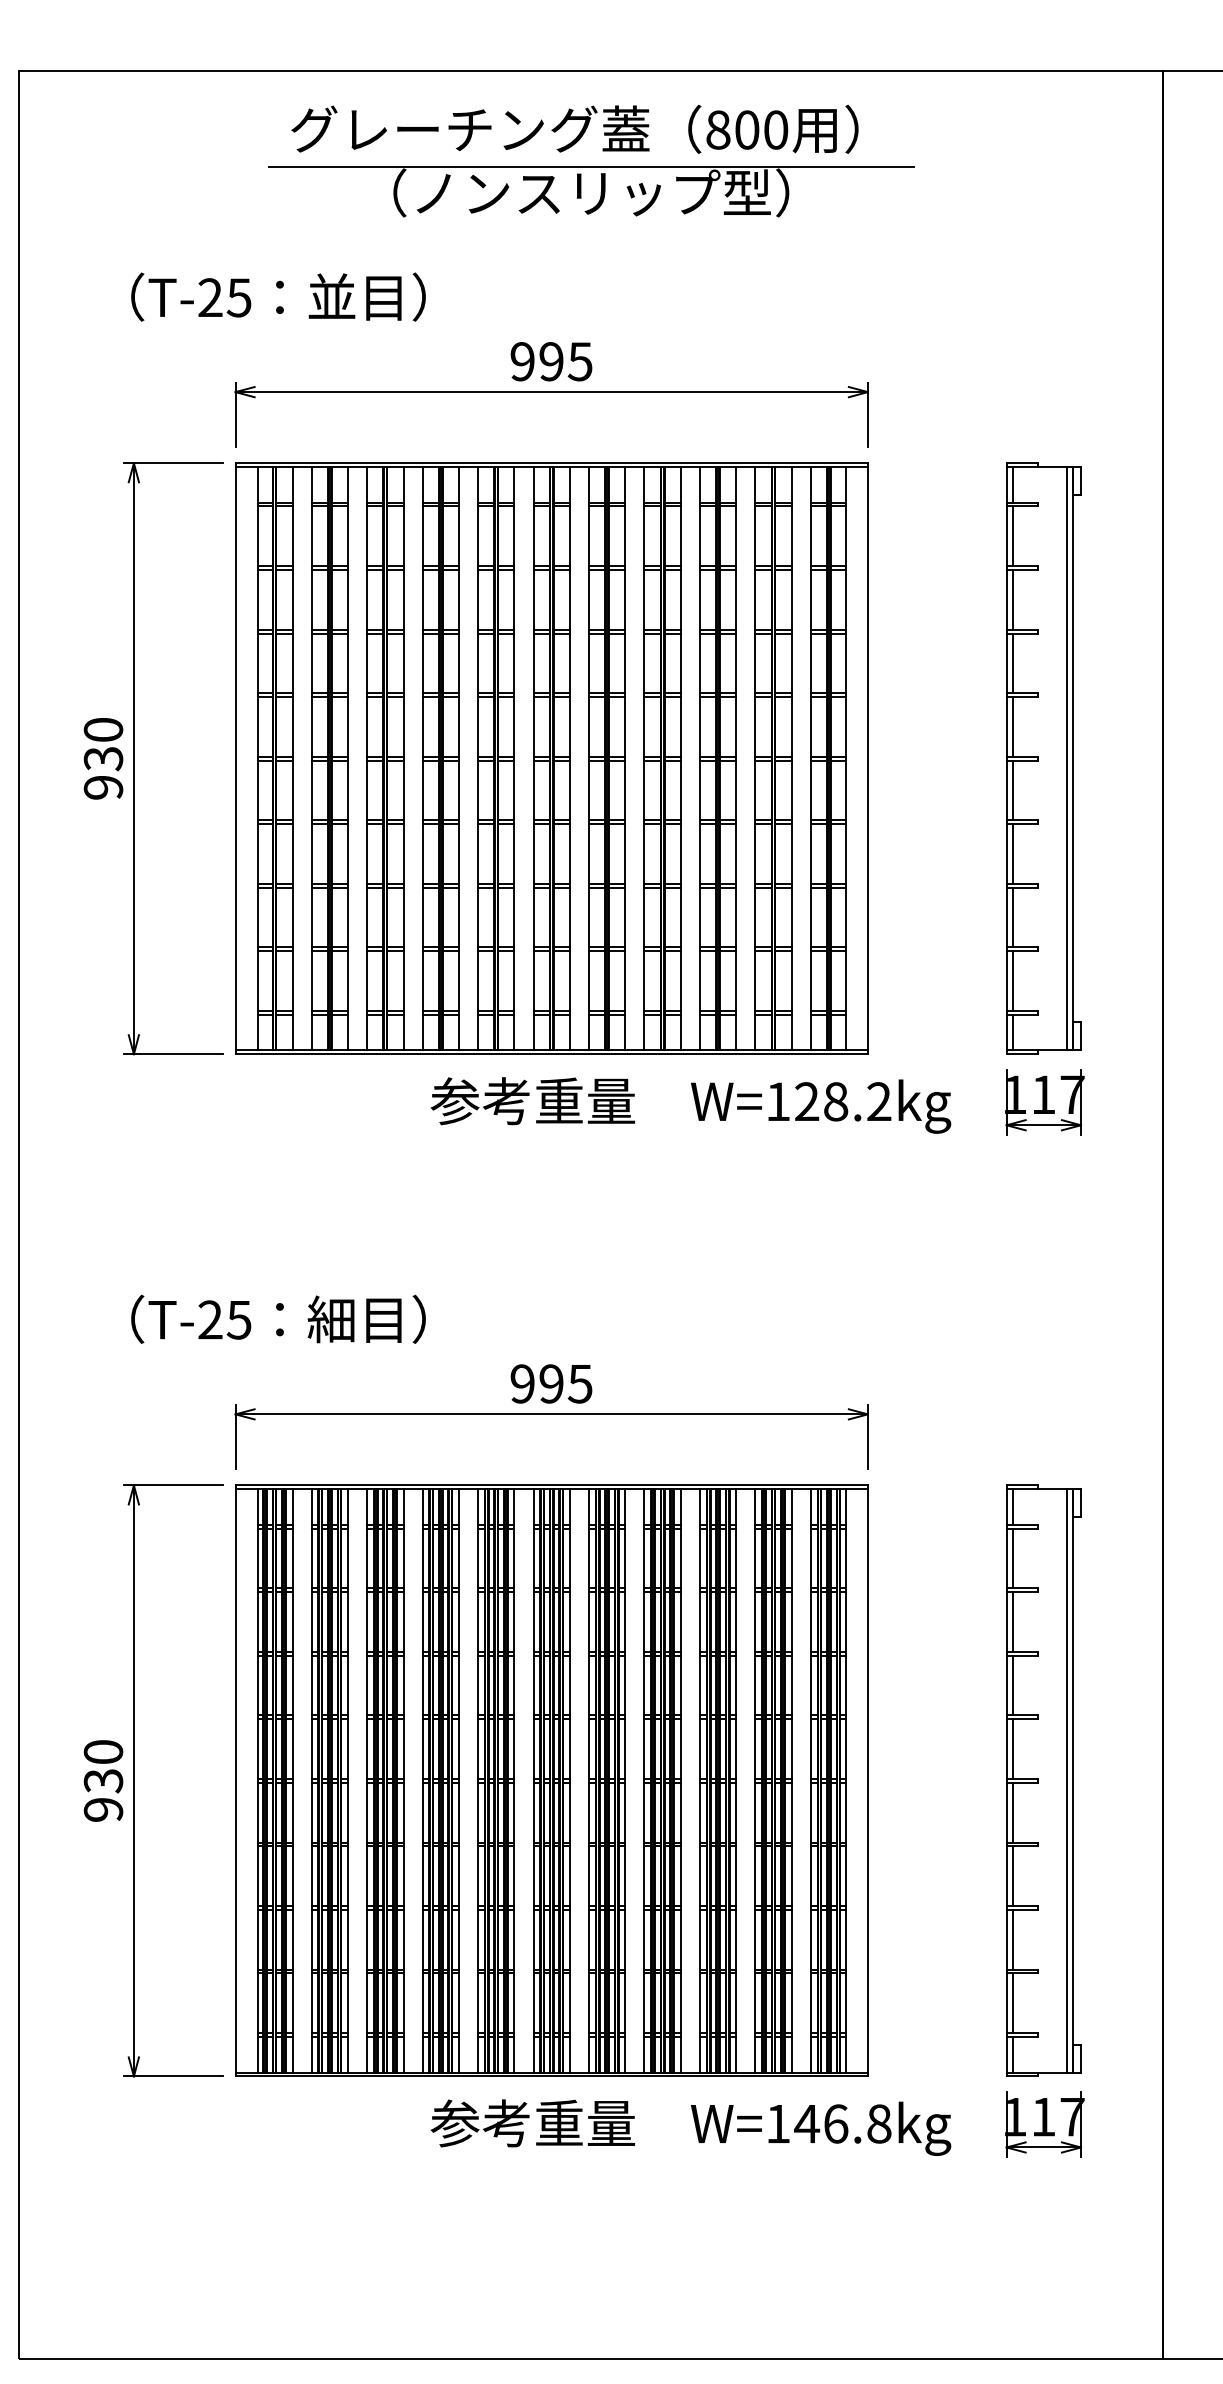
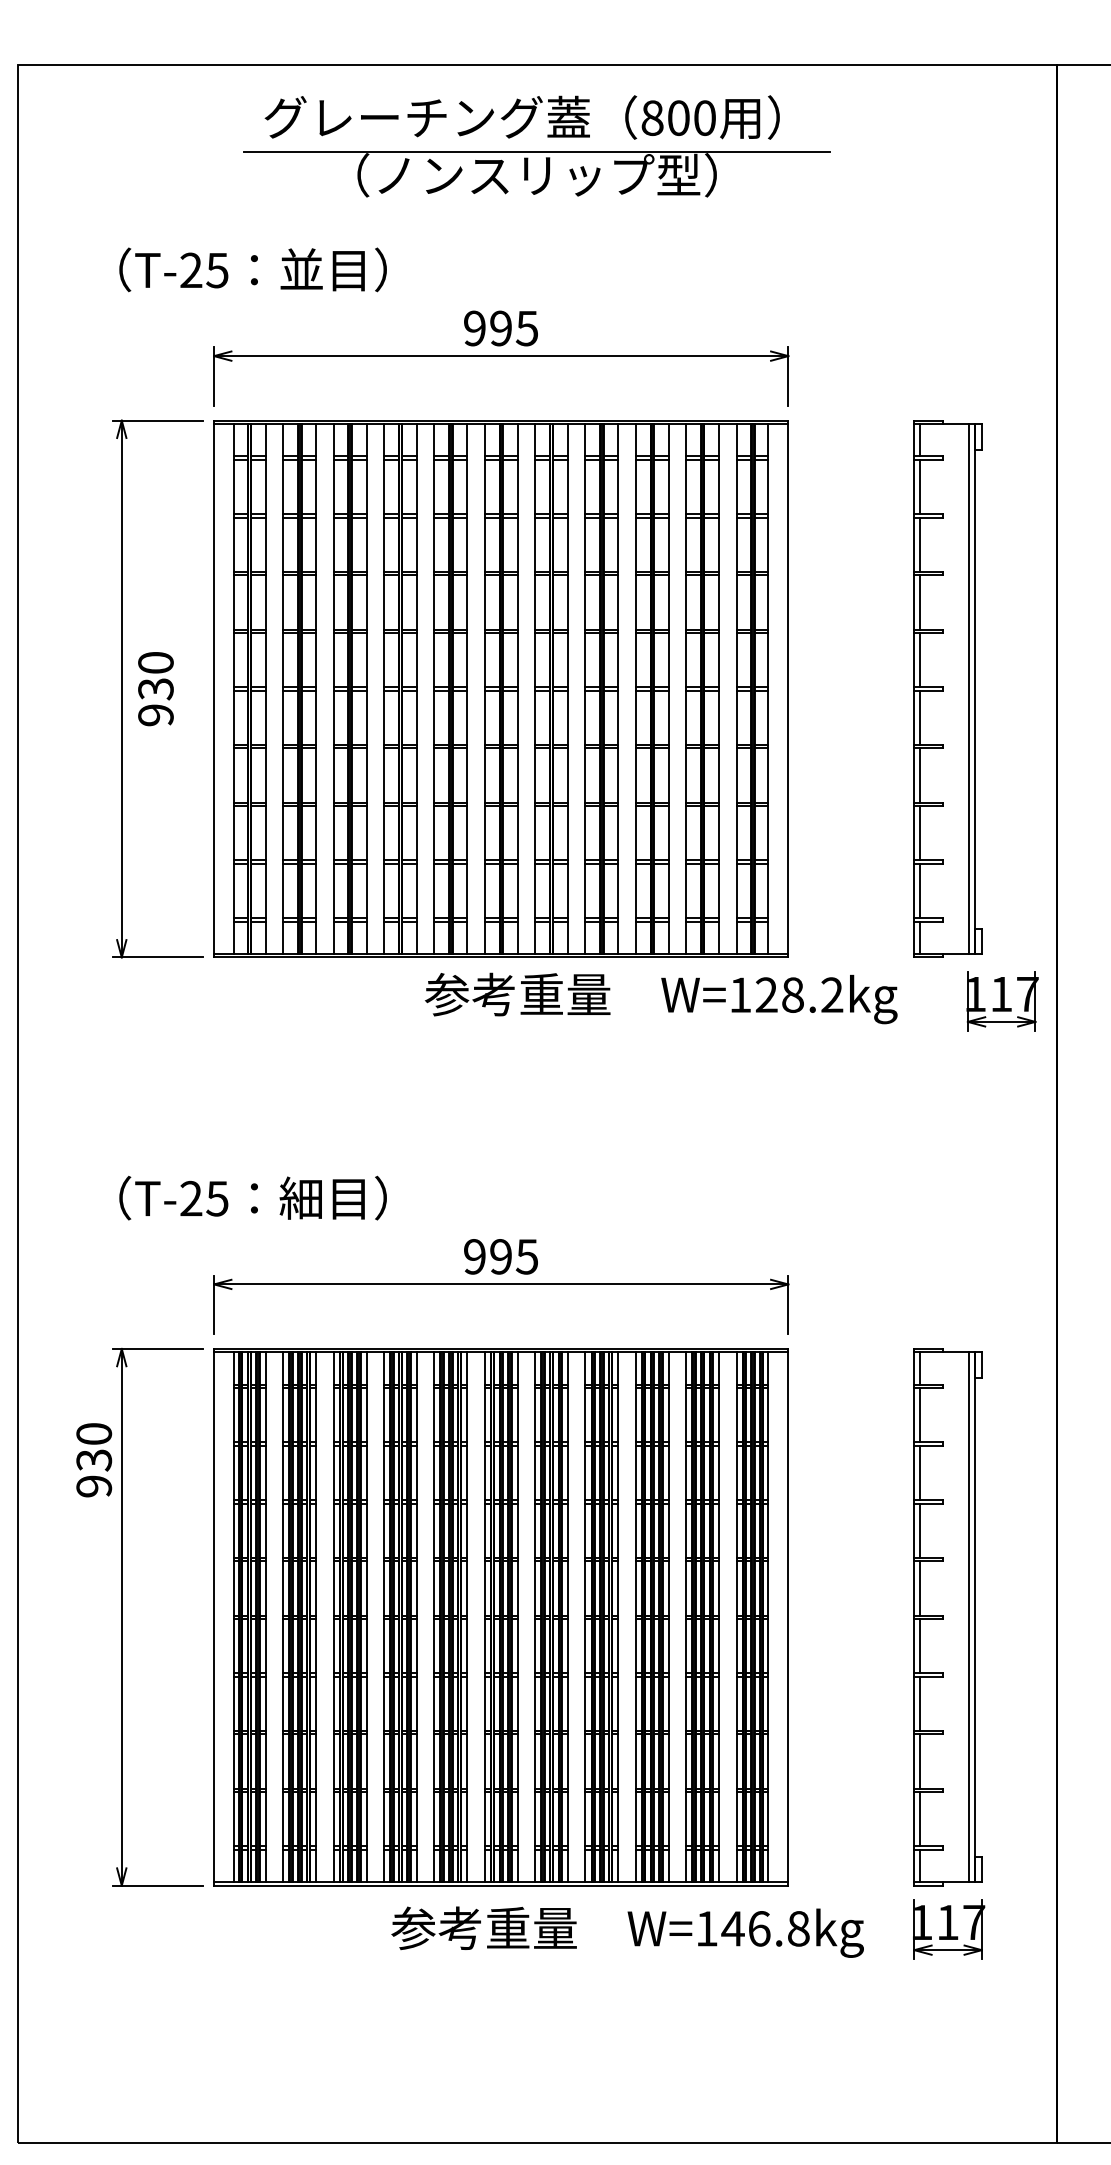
text: (103, 758) -> (155, 688), moved
part: (1044, 1102) -> (1002, 1001), moved
text: (690, 1105) -> (660, 998), moved
text: (103, 1780) -> (94, 1459), moved

